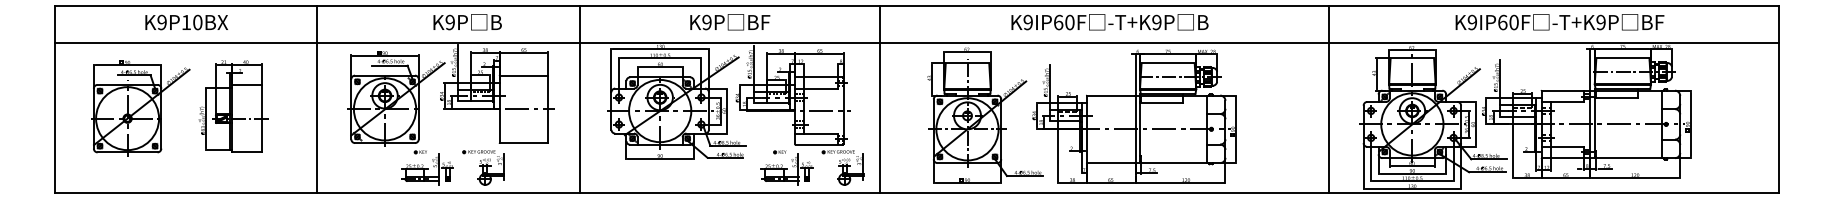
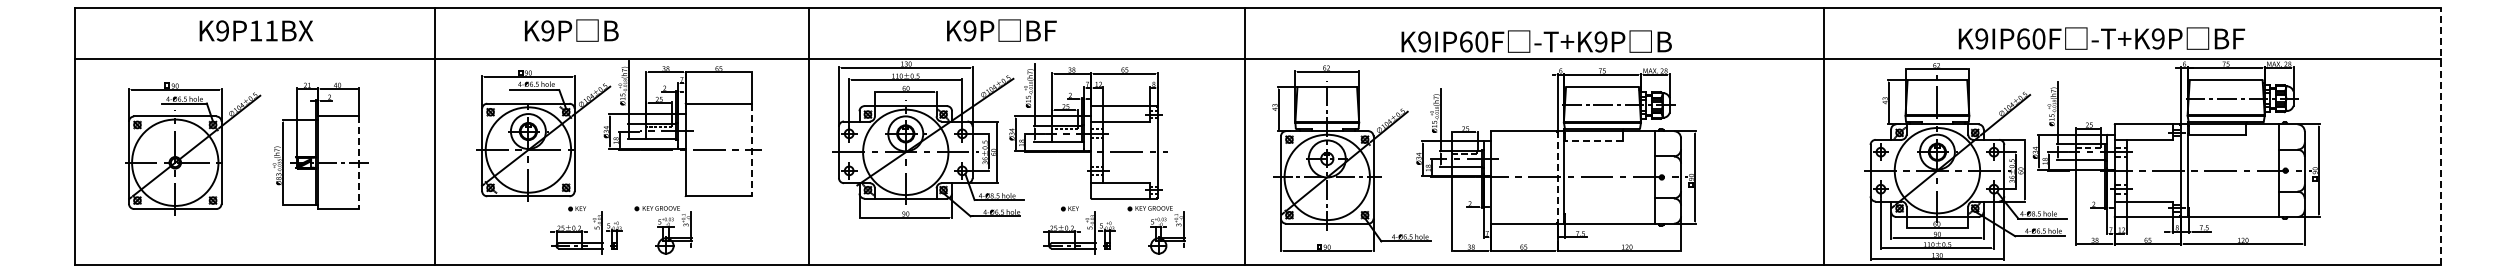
text: (197, 22) -> (271, 30), K9P10BX -> K9P11BX
text: (467, 22) -> (571, 30), moved
text: (1109, 22) -> (1536, 41), moved
text: (1559, 22) -> (2101, 38), moved
line: (579, 99) -> (809, 136), moved
line: (879, 99) -> (1244, 136), moved
line: (1779, 99) -> (2440, 136), solid -> dashed
line: (1161, 103) -> (1593, 141), solid -> dashed
line: (548, 109) -> (752, 150), solid -> dashed
line: (261, 119) -> (359, 163), solid -> dashed
line: (1135, 129) -> (1557, 177), solid -> dashed

